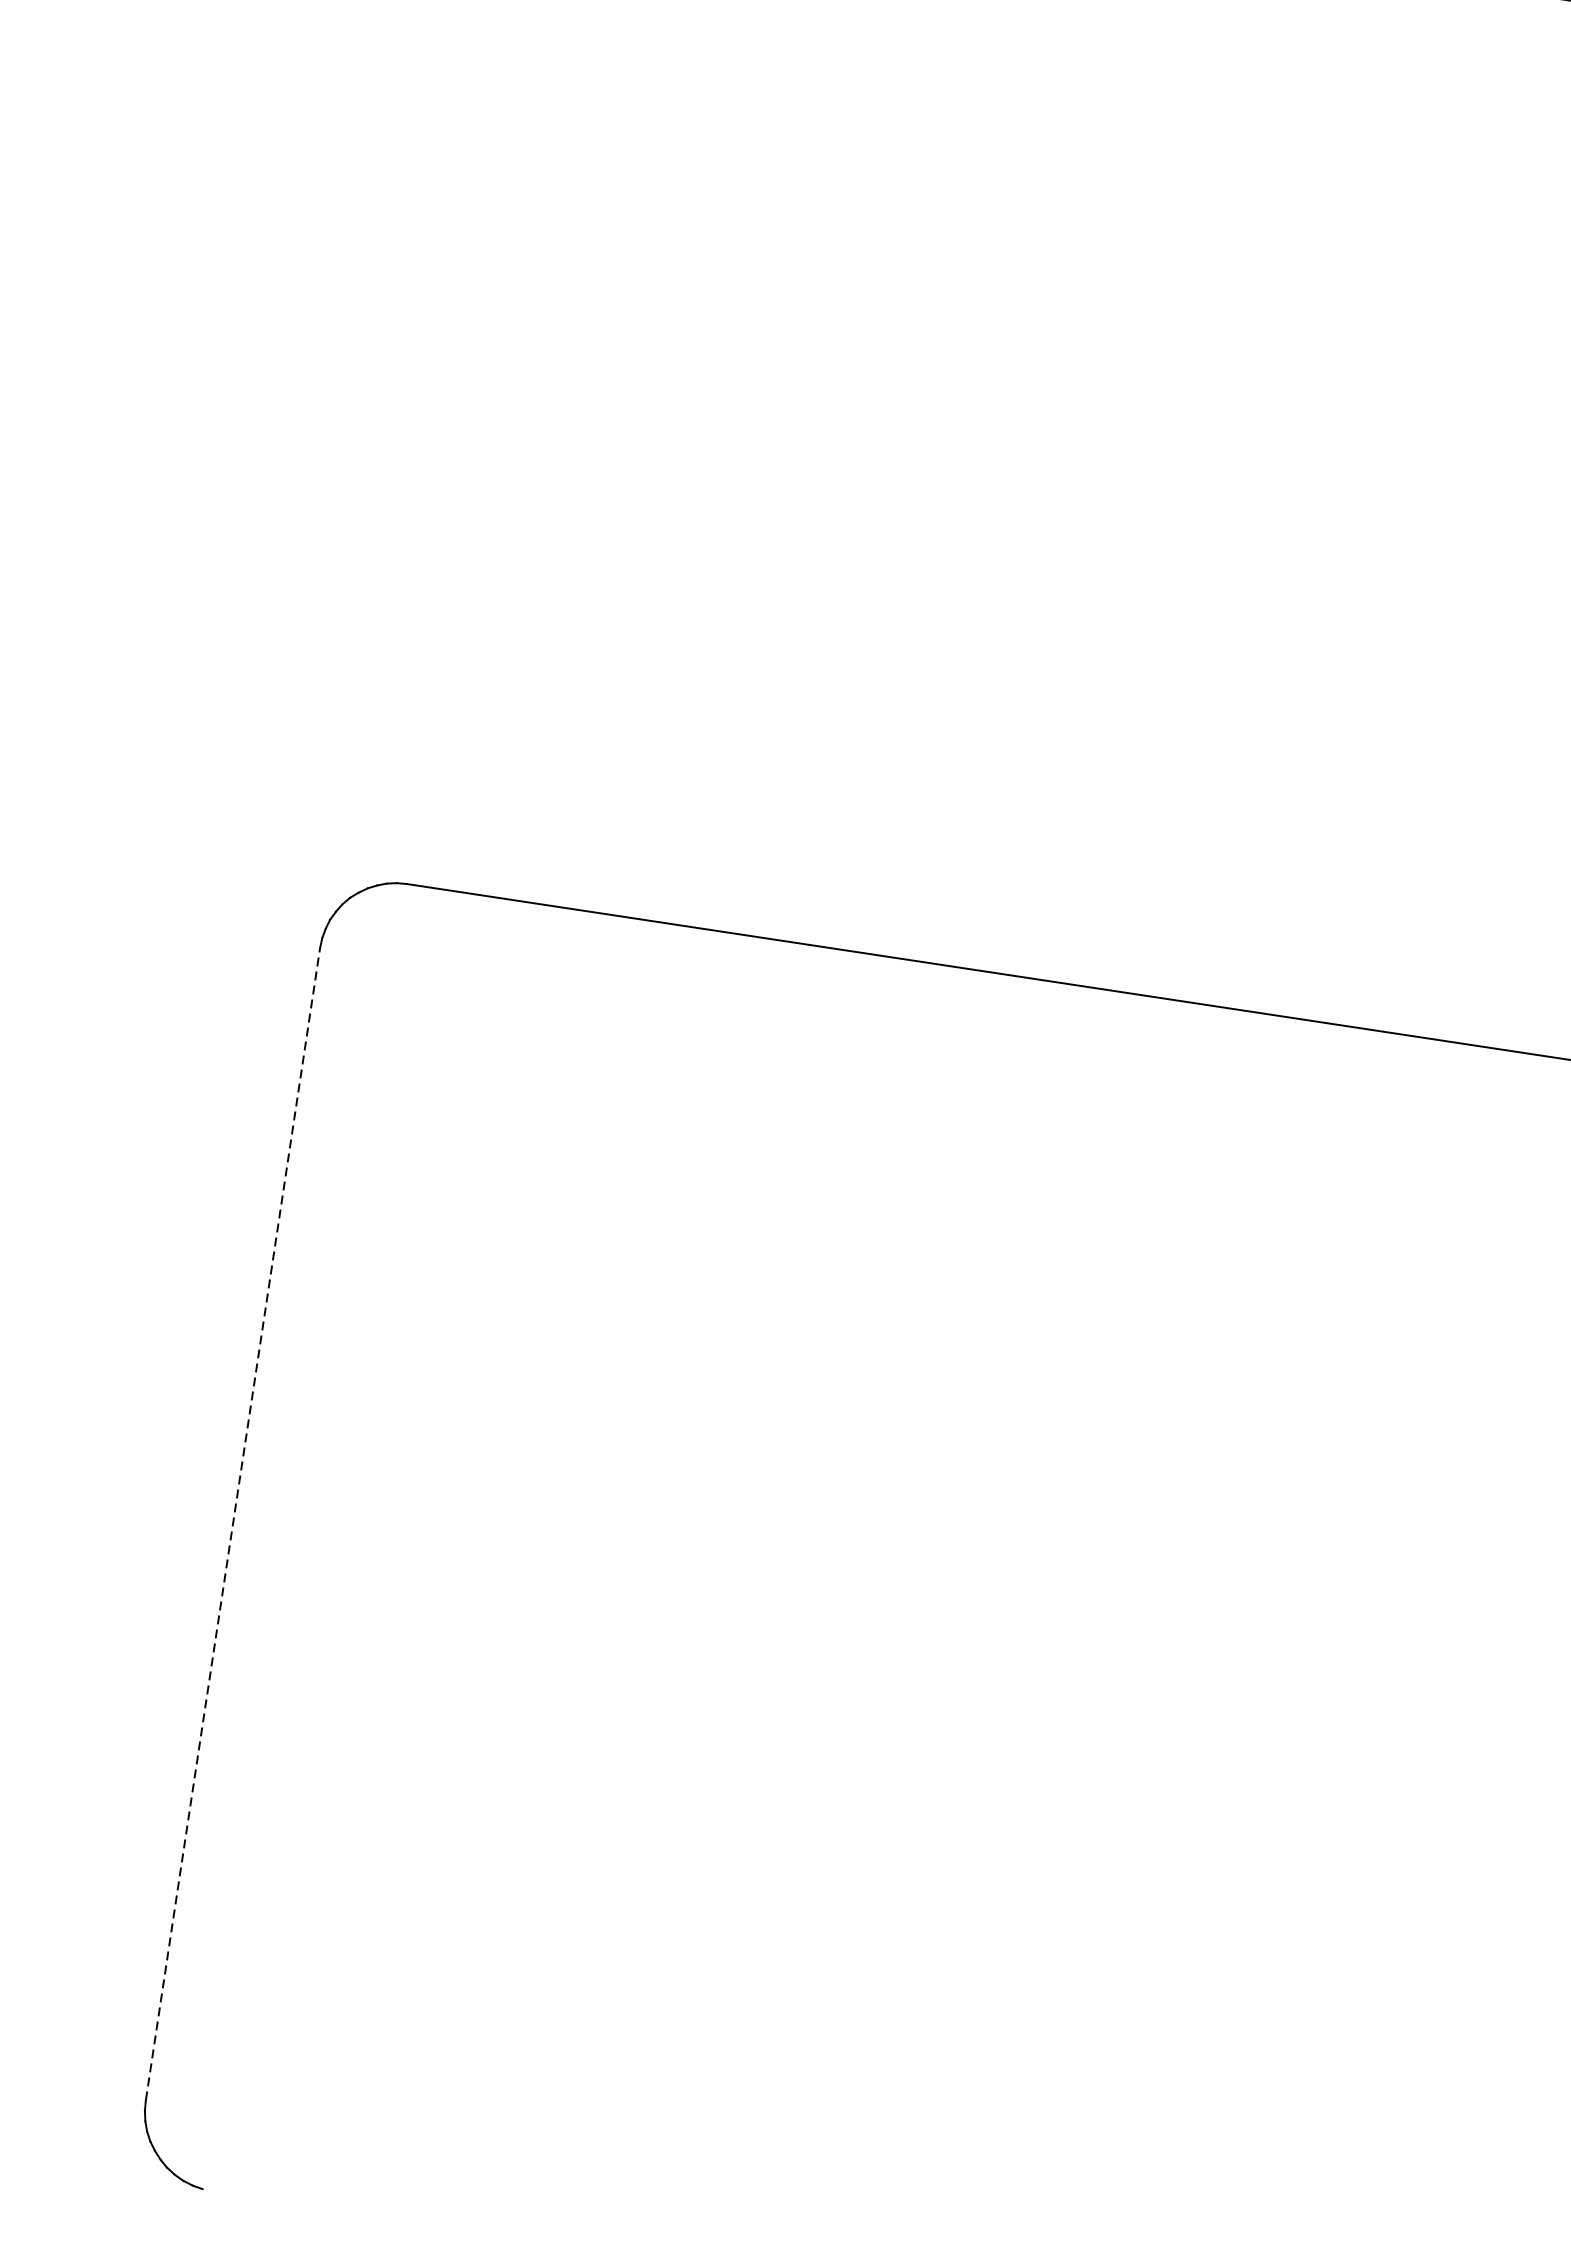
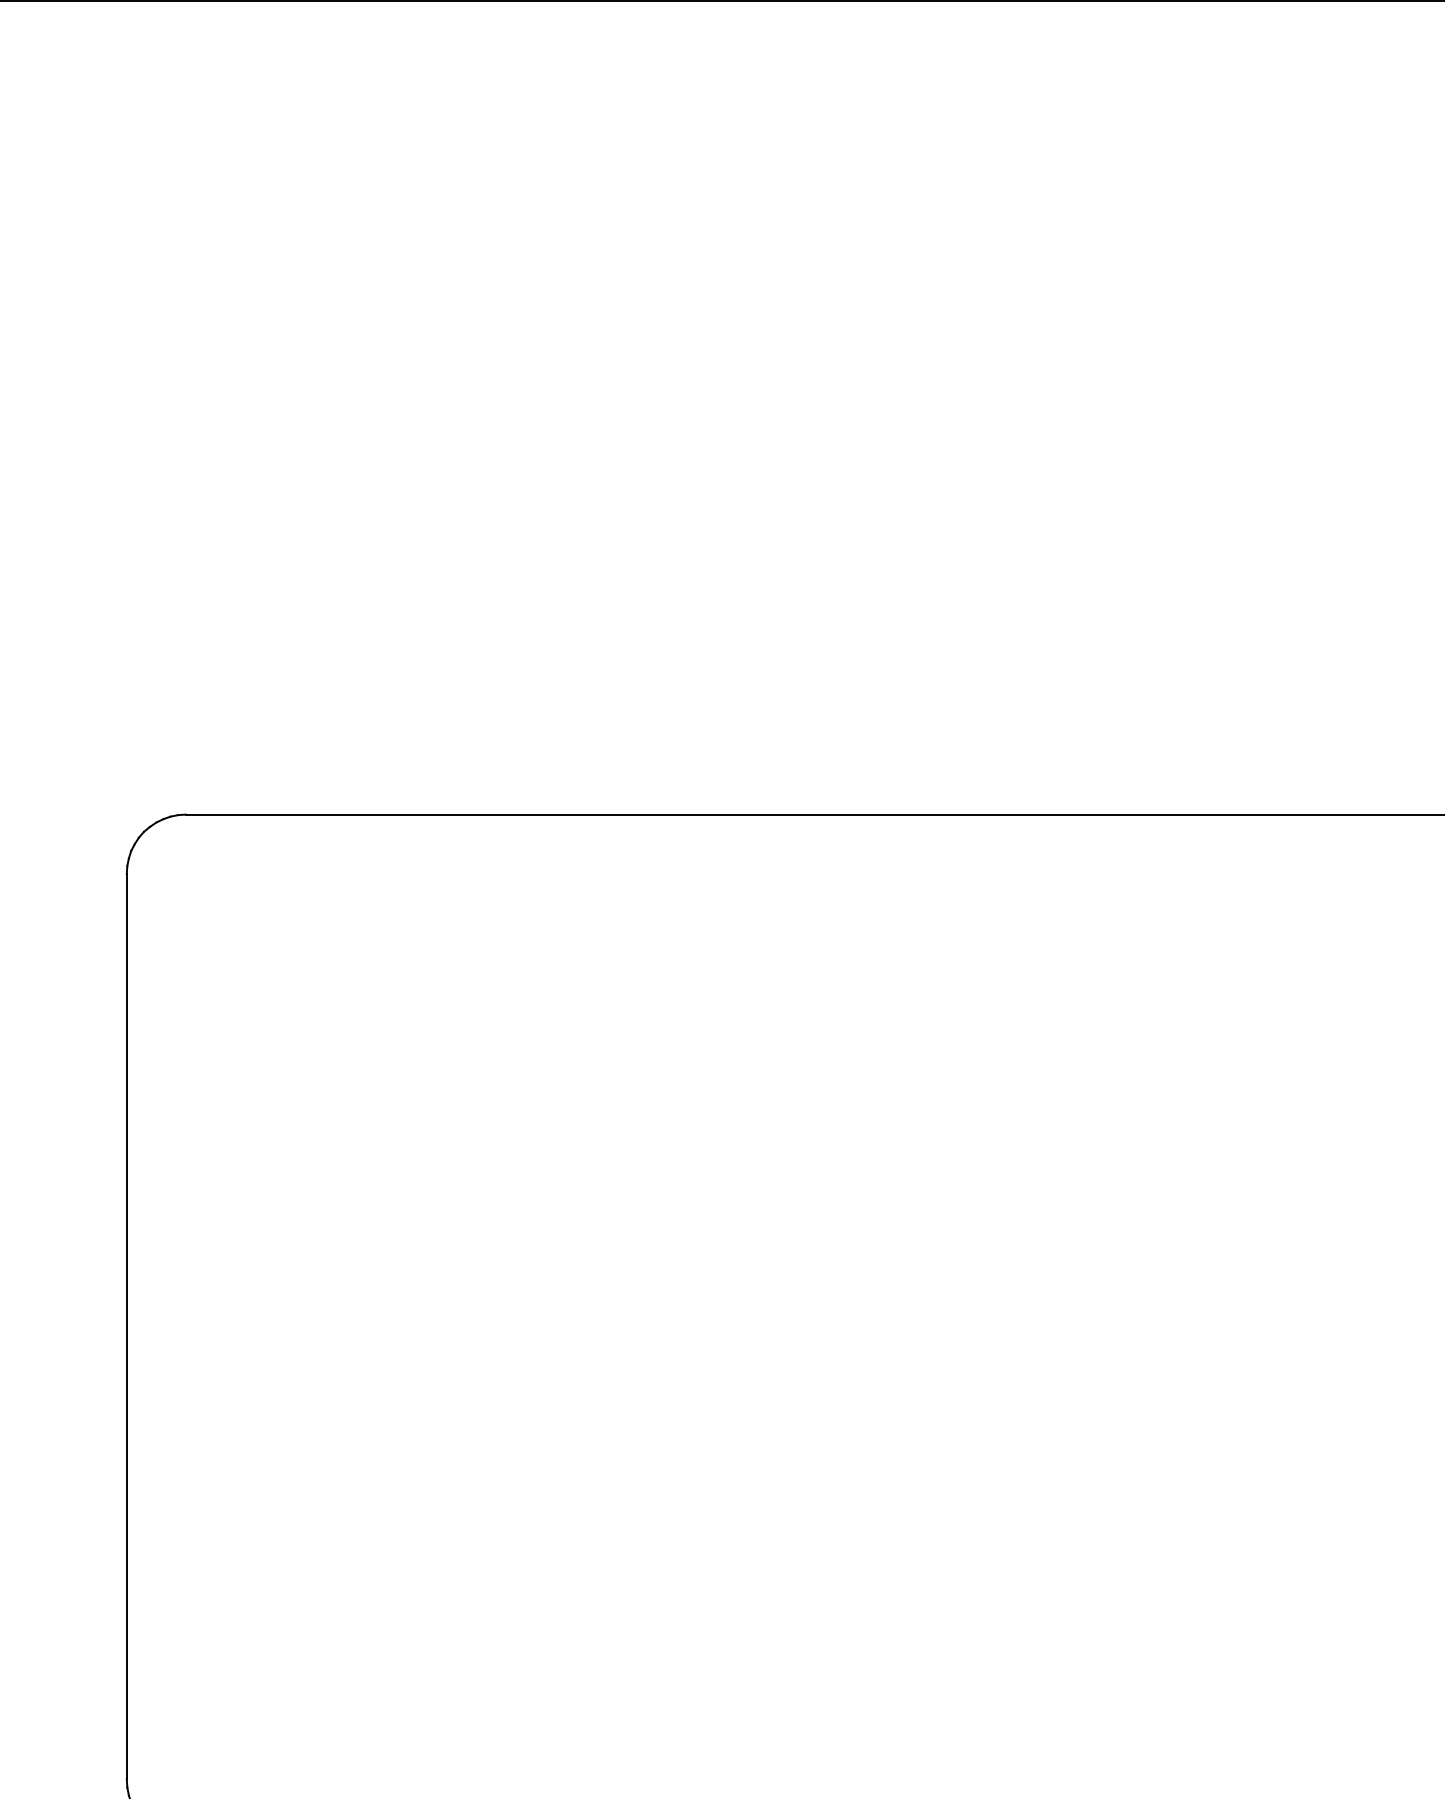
line: (232, 1524) -> (126, 1326), dashed -> solid

